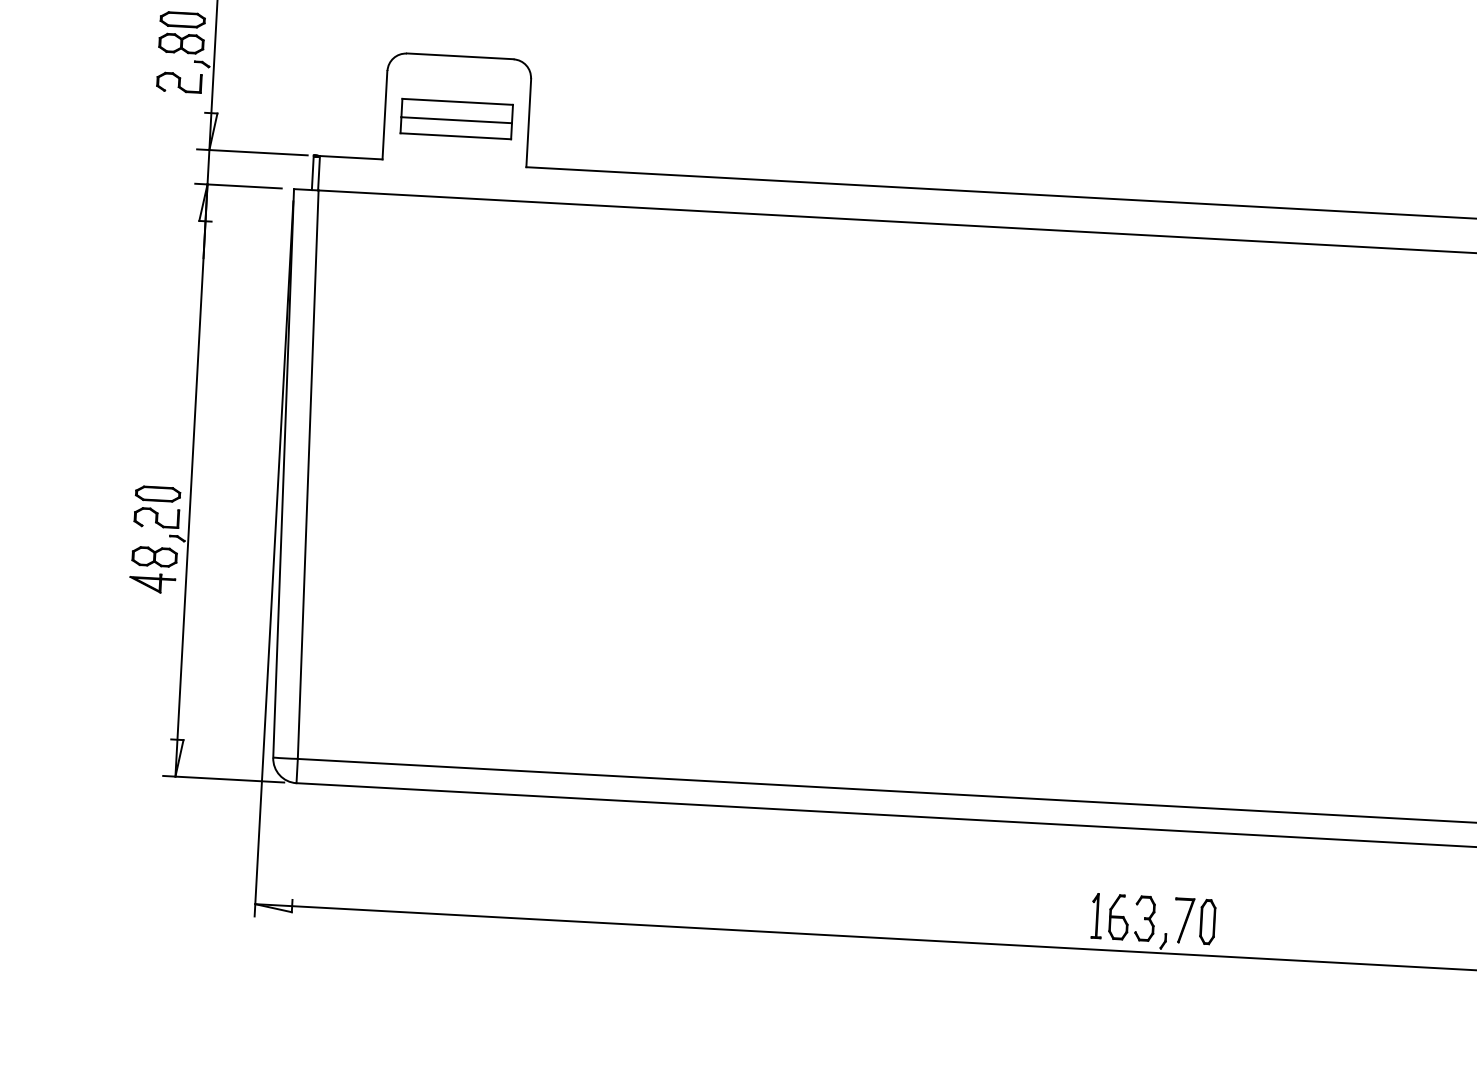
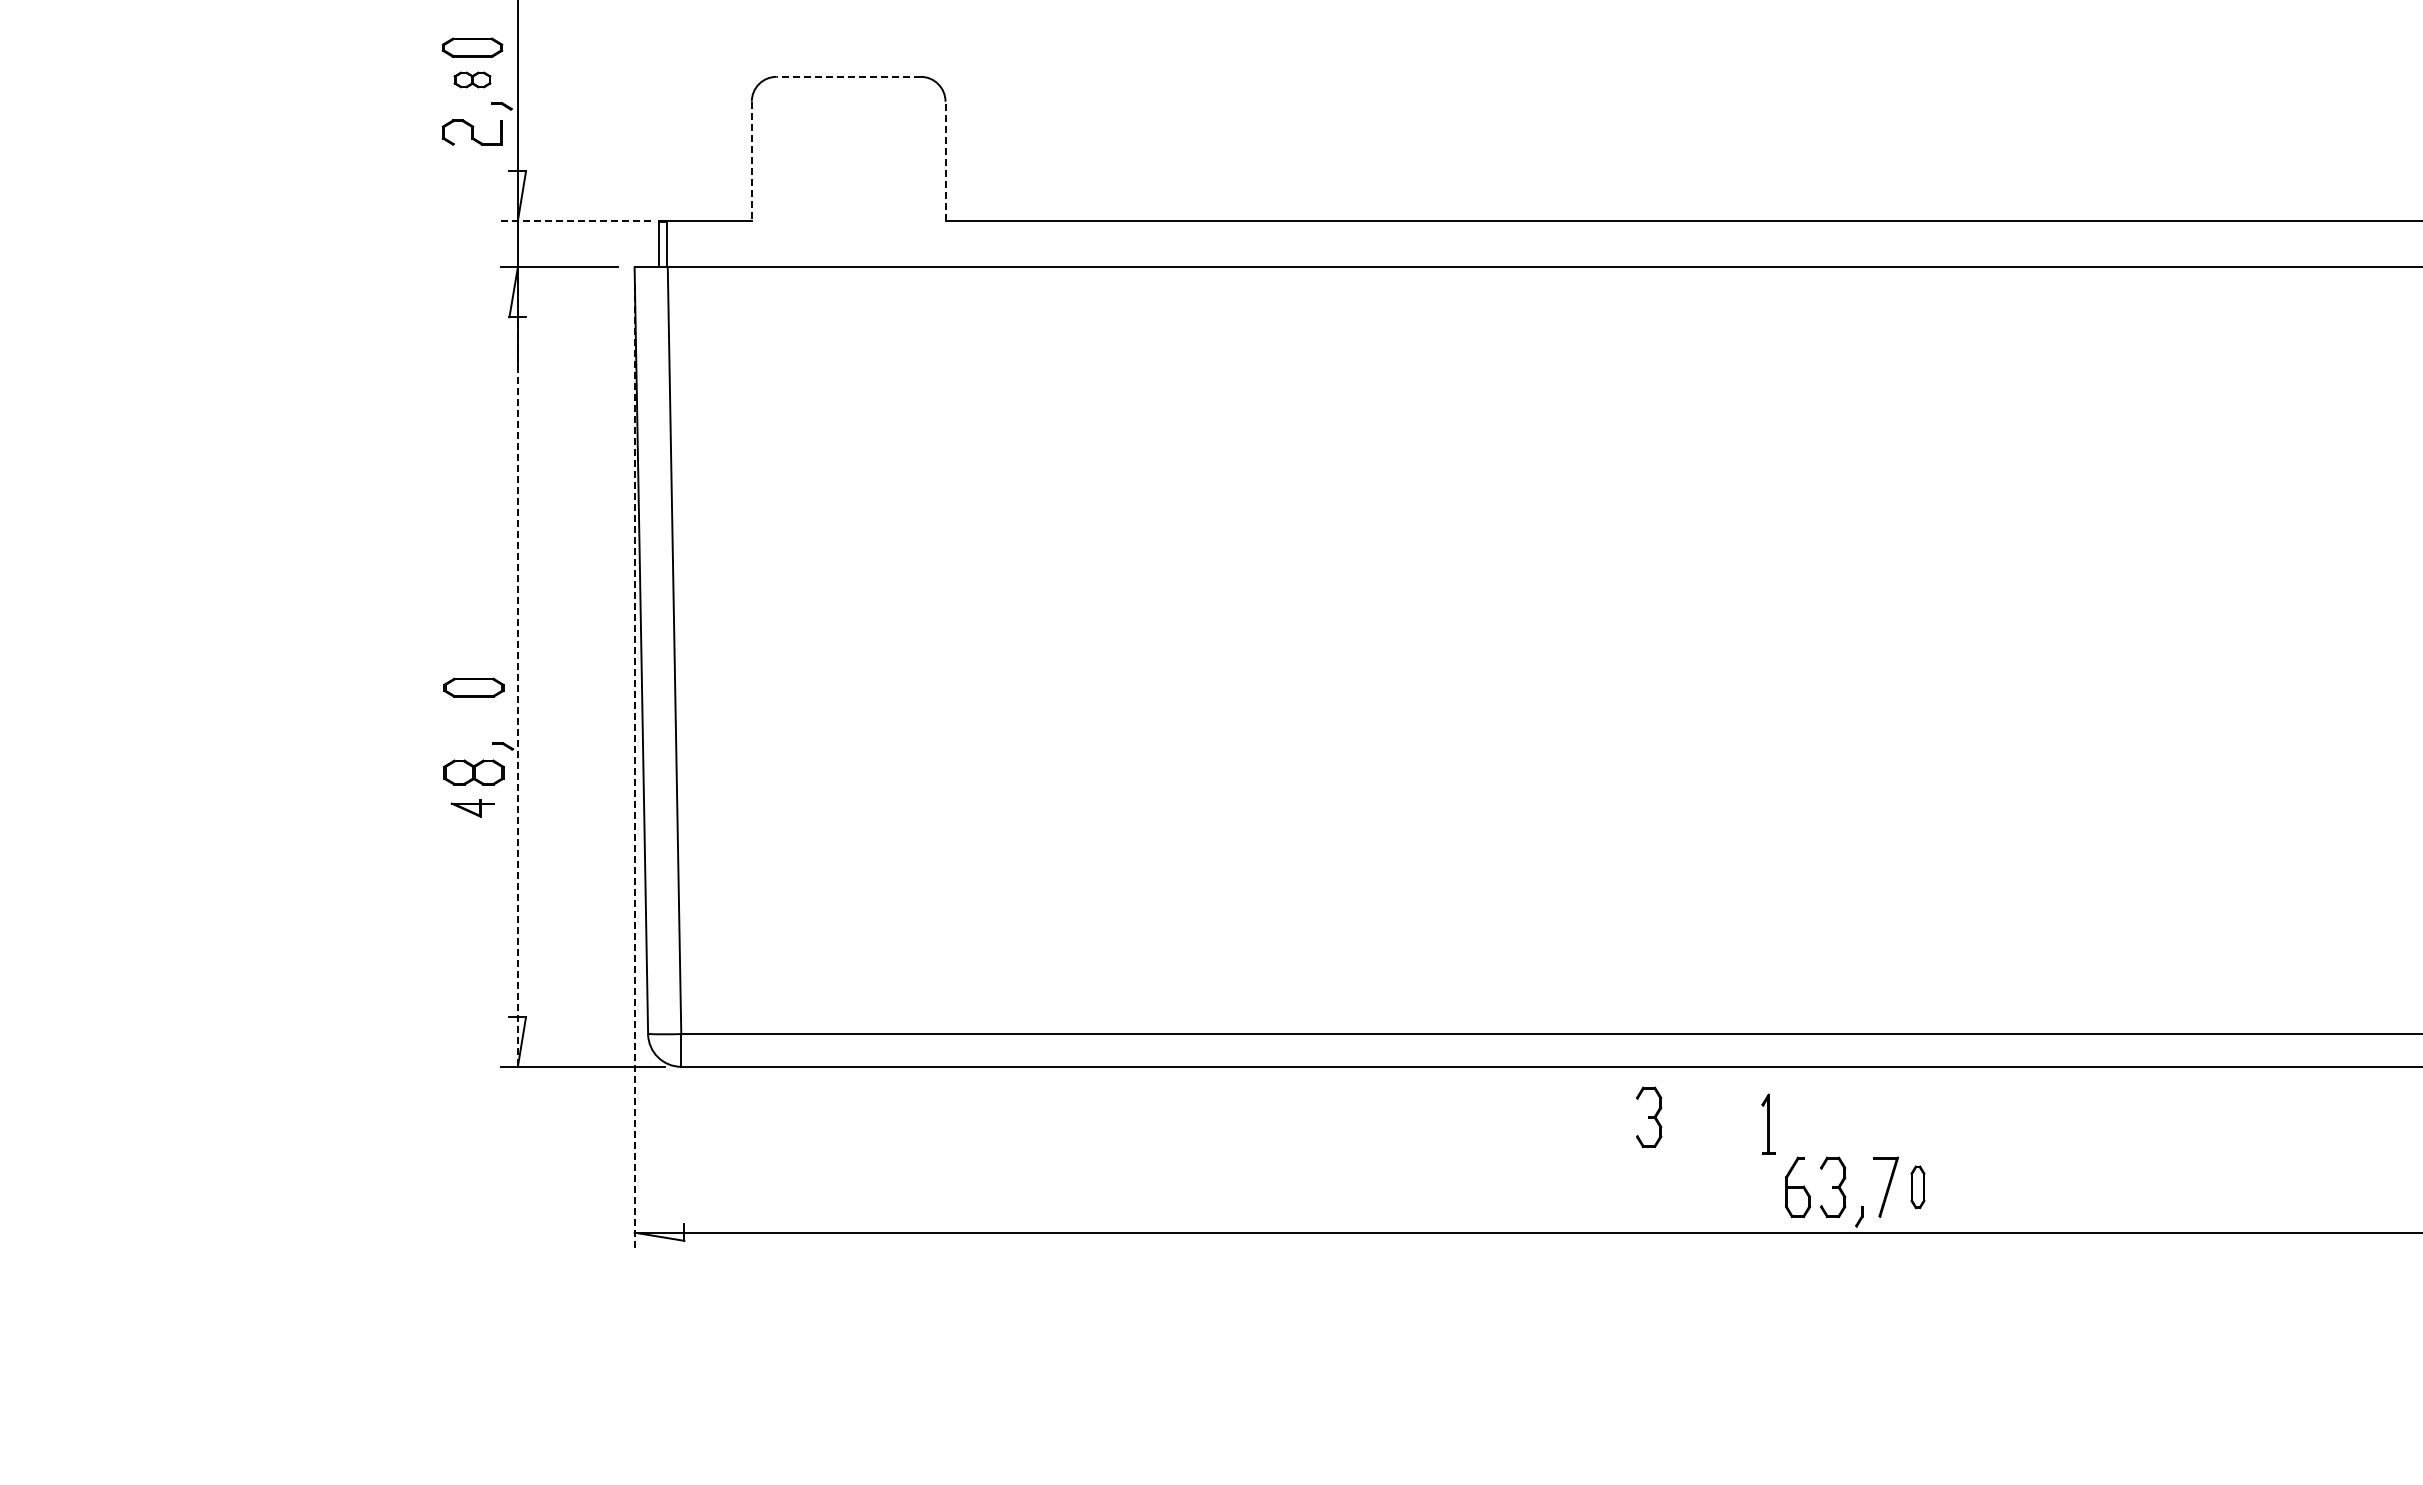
part: (181, 43) -> (472, 79), size x0.6
line: (460, 56) -> (848, 76), solid -> dashed
line: (384, 115) -> (751, 161), solid -> dashed
part: (456, 119) -> (848, 161), removed
line: (528, 123) -> (945, 161), solid -> dashed
line: (252, 152) -> (575, 221), solid -> dashed
line: (191, 480) -> (517, 667), solid -> dashed
part: (156, 517) -> (473, 719), removed
line: (273, 558) -> (634, 766), solid -> dashed
part: (152, 583) -> (472, 808), size x0.7
part: (1011, 858) -> (1649, 1116), added
part: (1097, 915) -> (1768, 1123), moved
part: (1207, 921) -> (1917, 1186), size x0.7

